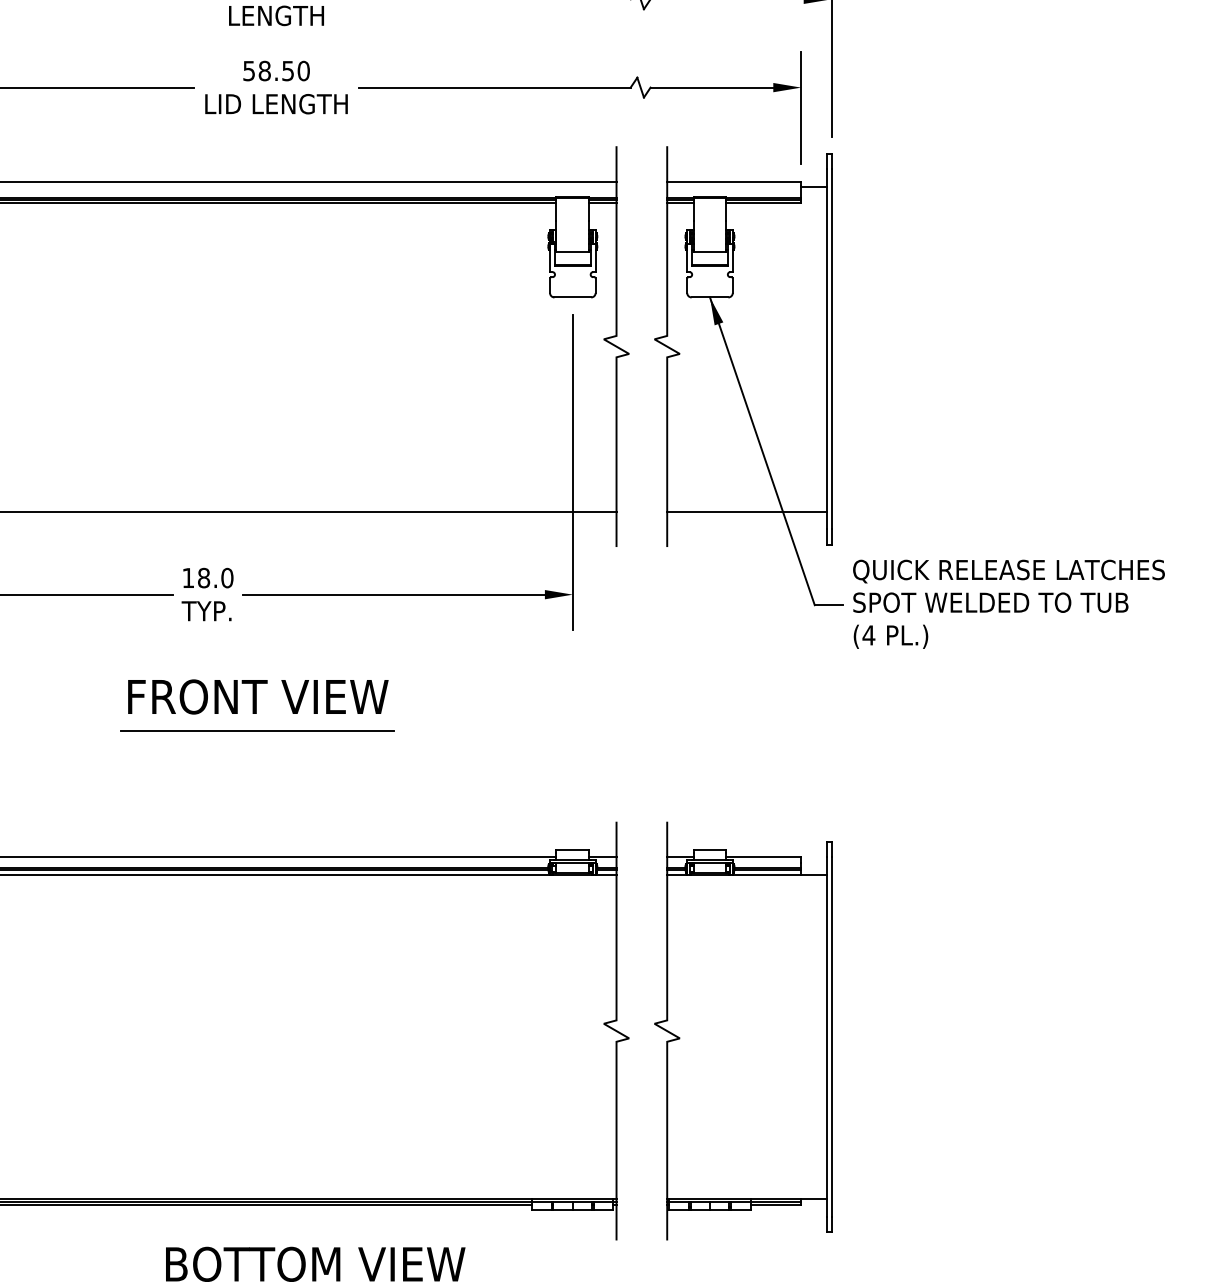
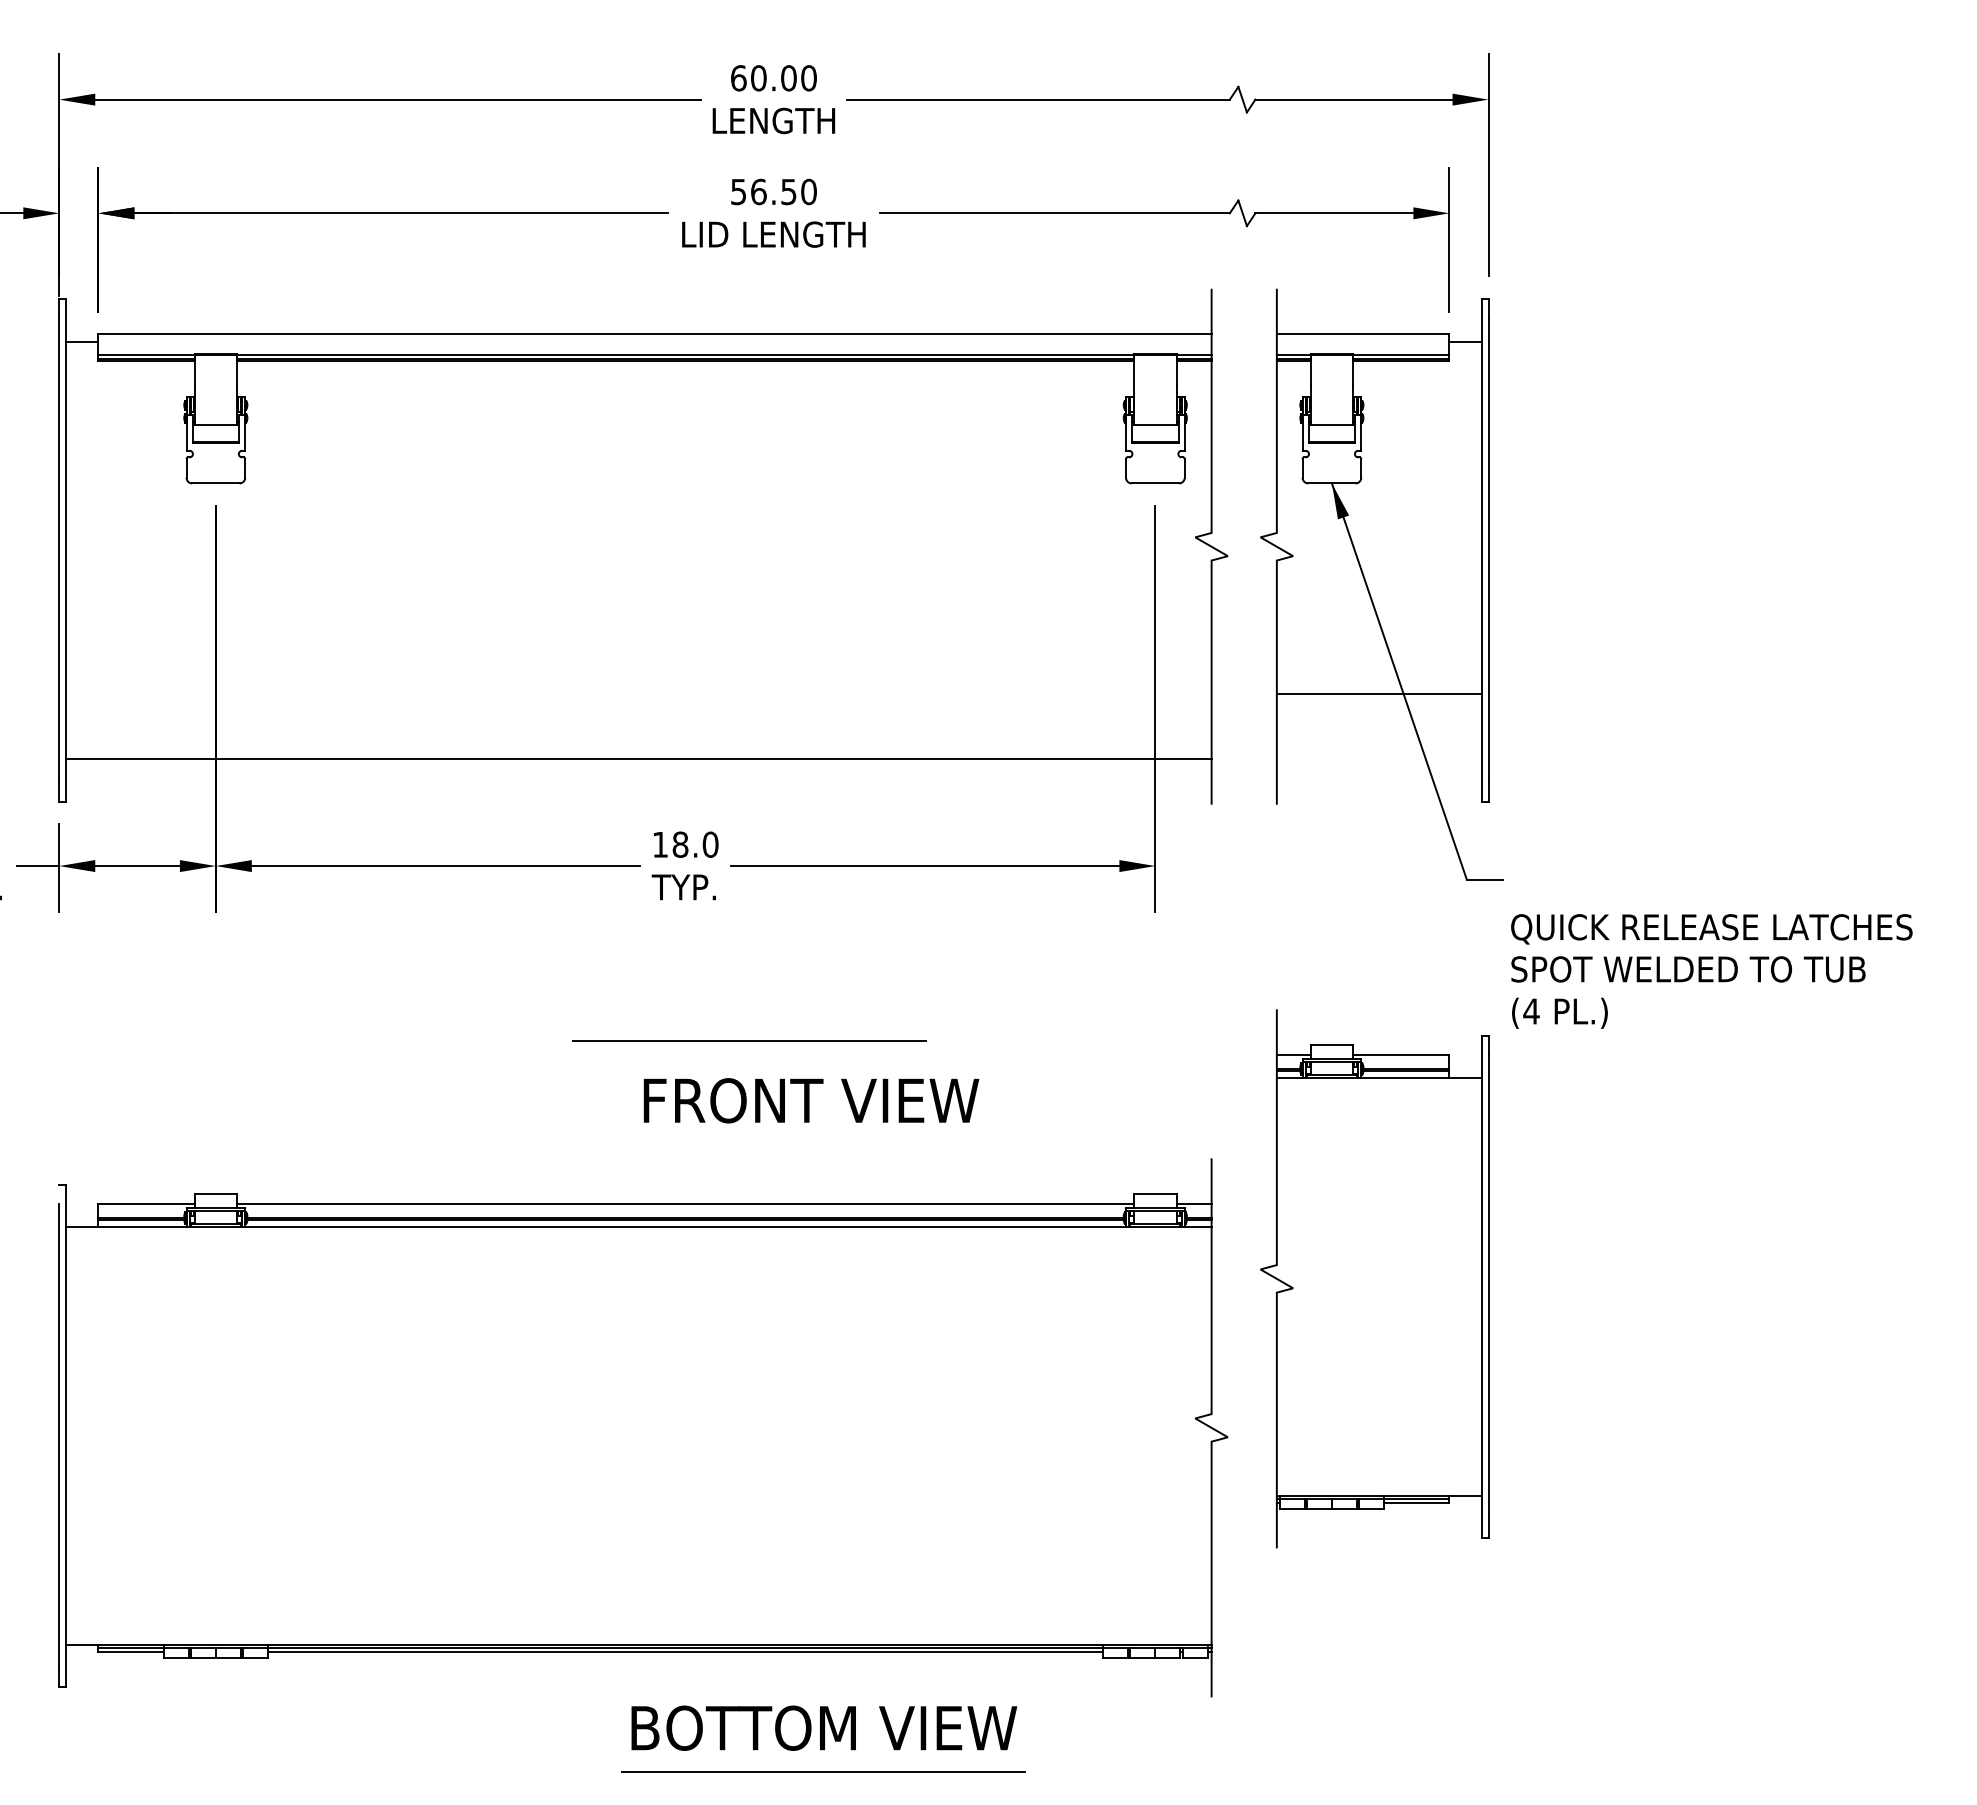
text: (264, 70) -> (758, 191), 58.50 -> 56.50
line: (746, 511) -> (1379, 694), moved
text: (1008, 604) -> (1711, 971), moved
text: (258, 696) -> (811, 1100), moved
part: (743, 1030) -> (1374, 1278), moved

